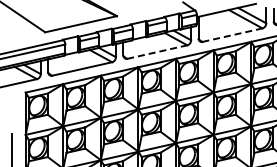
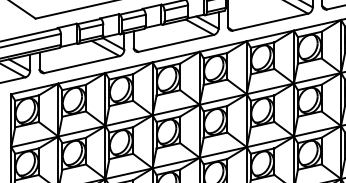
line: (232, 35) -> (270, 22), dashed -> solid
line: (157, 52) -> (176, 43), dashed -> solid

